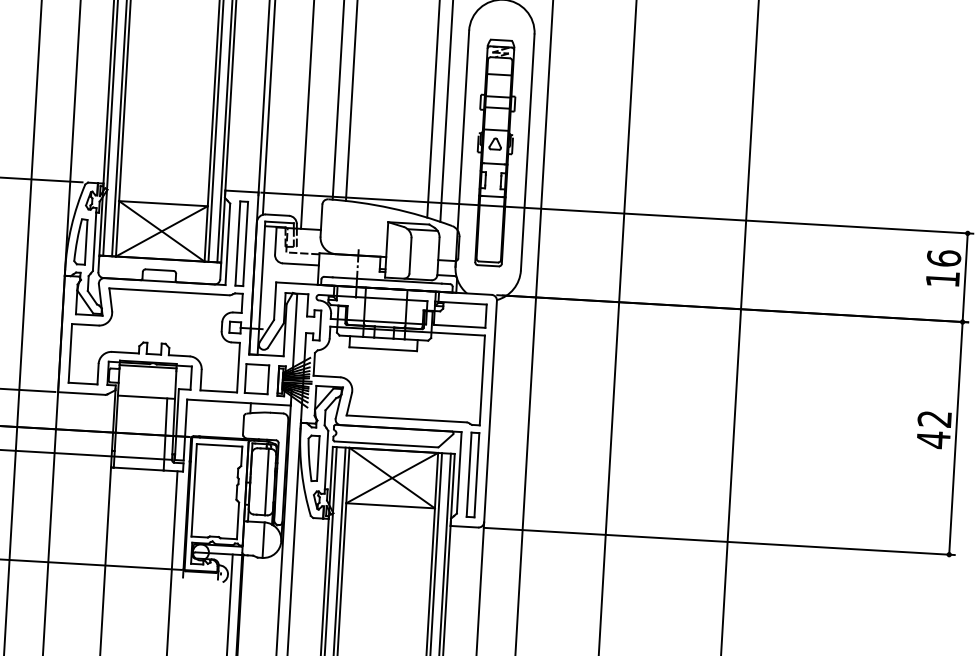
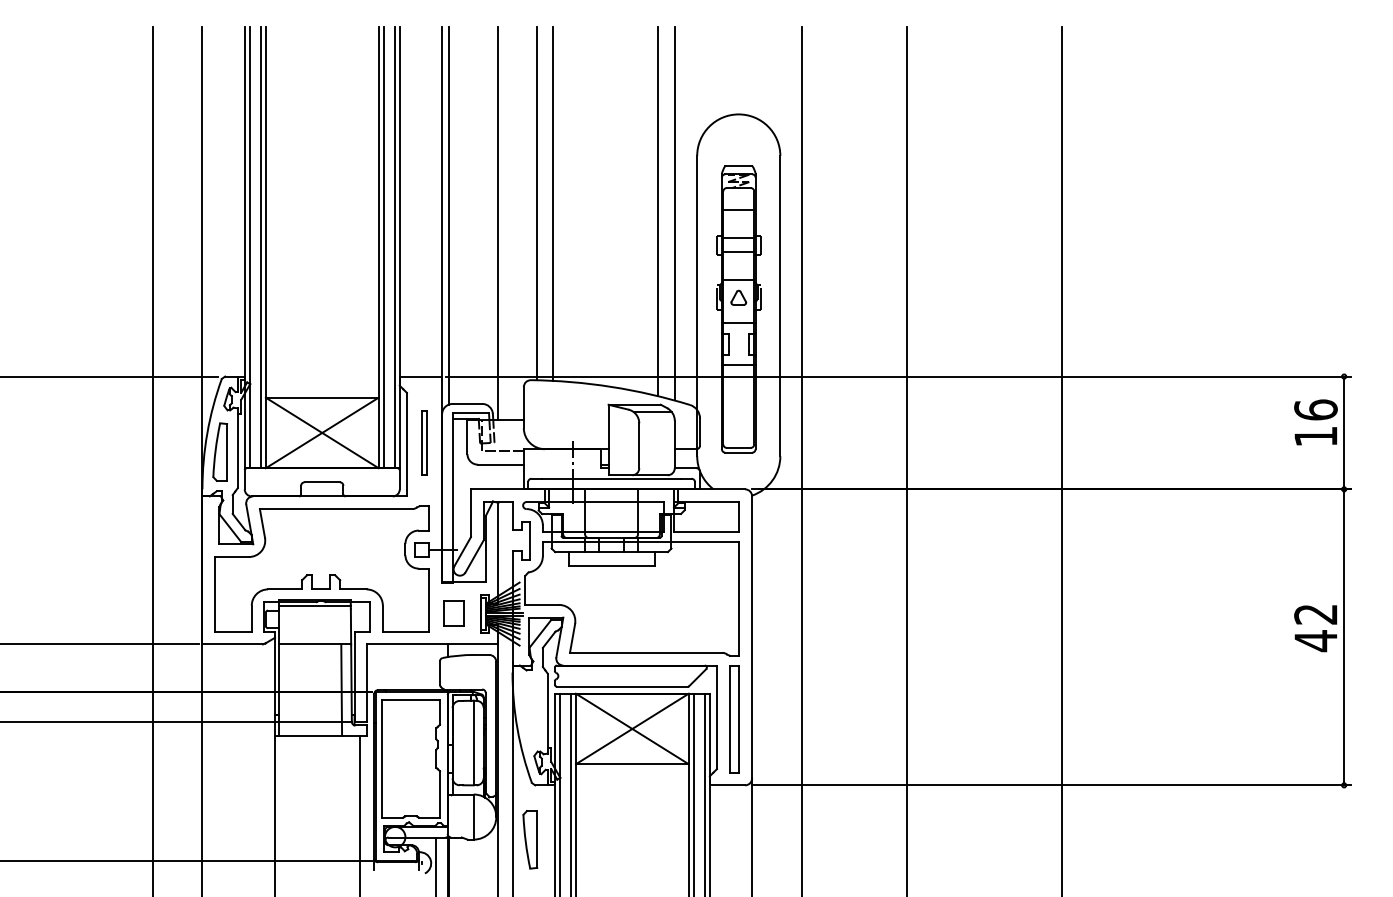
part: (241, 243) -> (424, 442), size x0.6
part: (256, 379) -> (453, 613), size x0.7
part: (313, 458) -> (530, 839), moved

